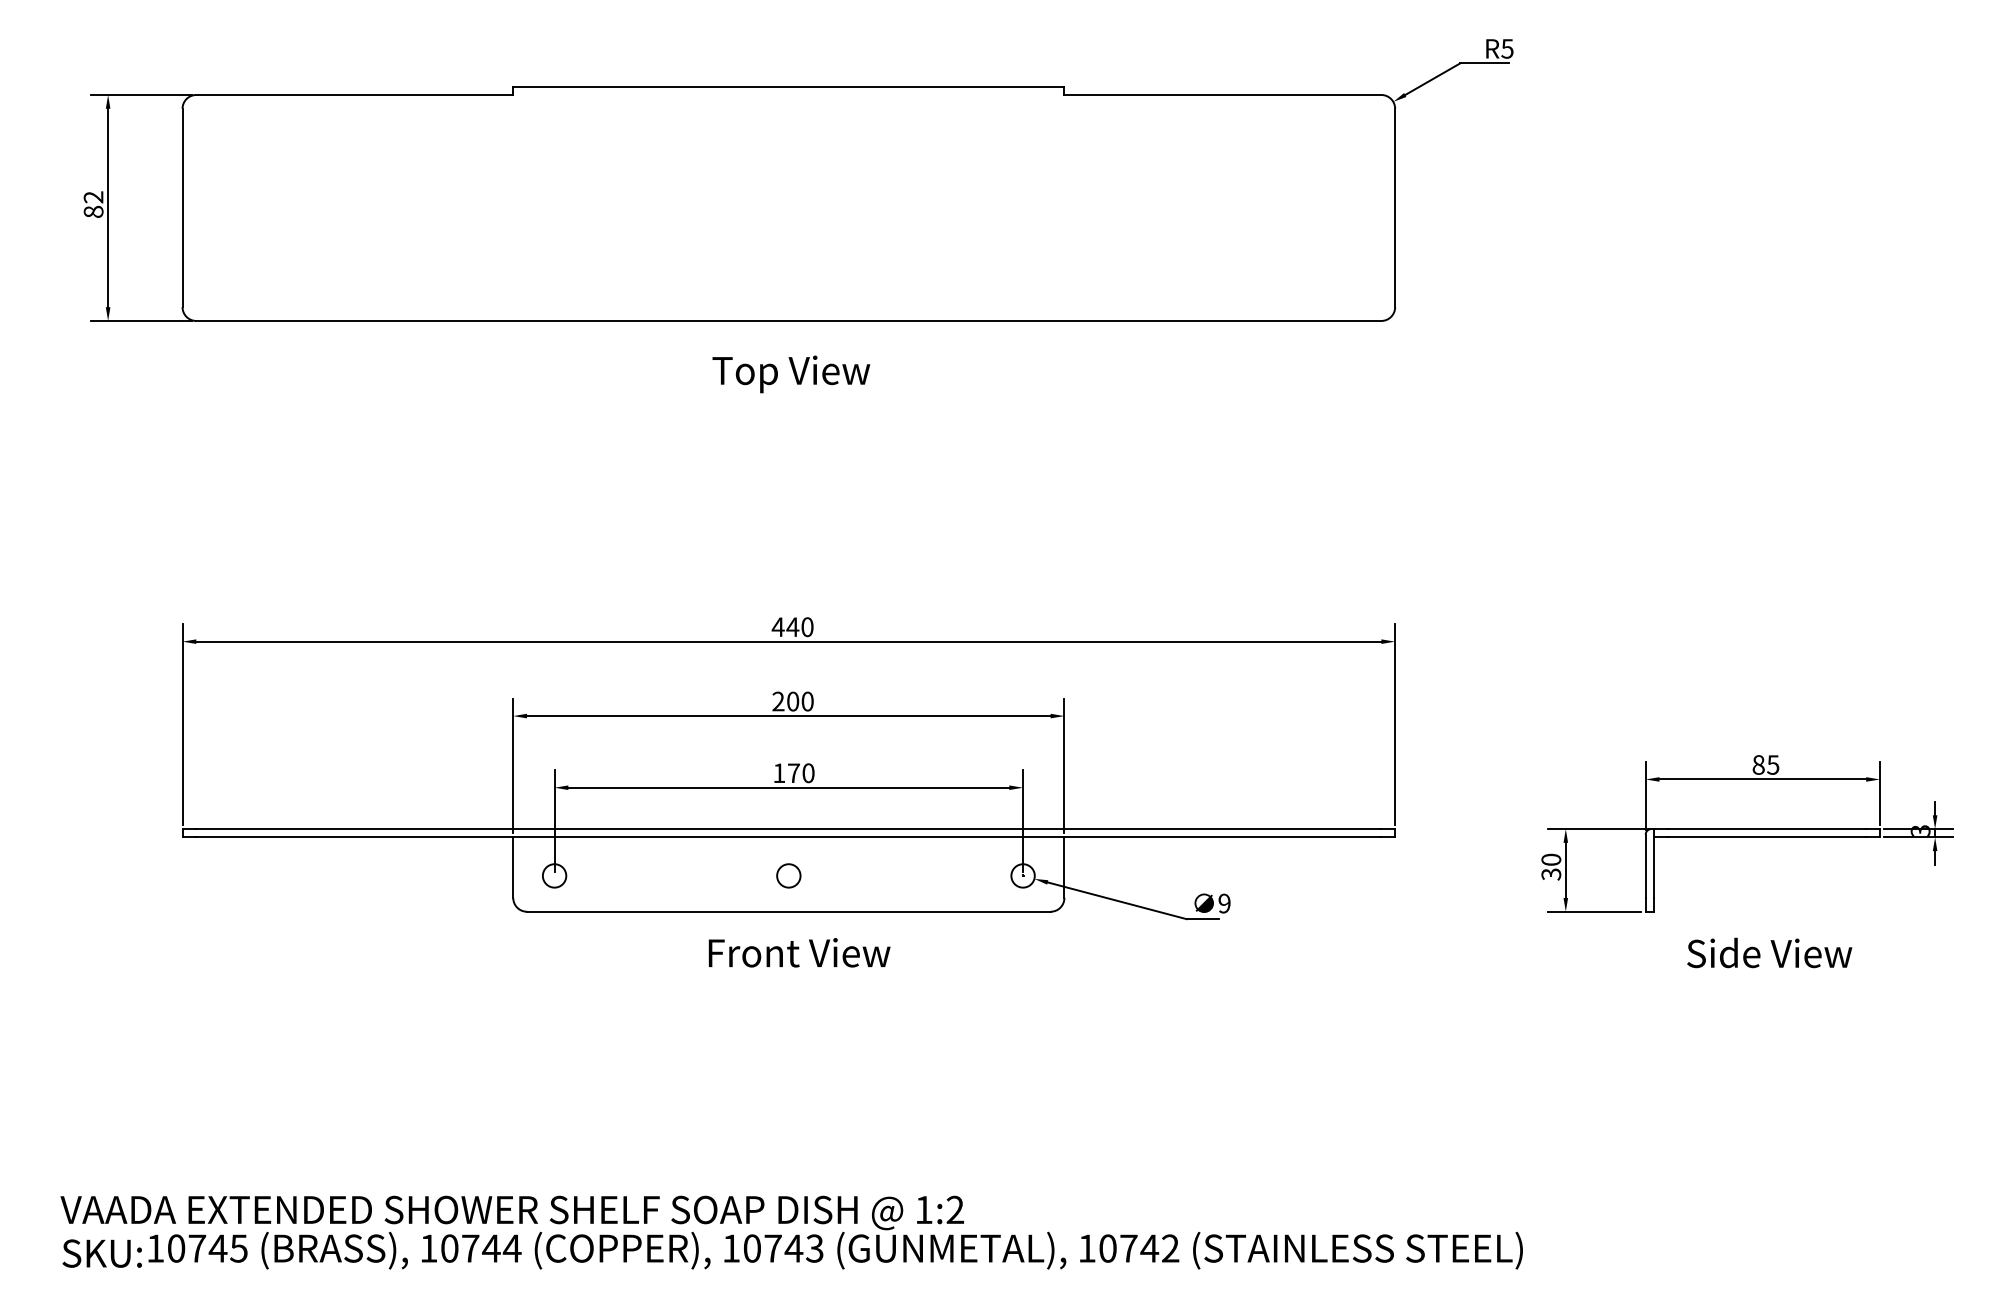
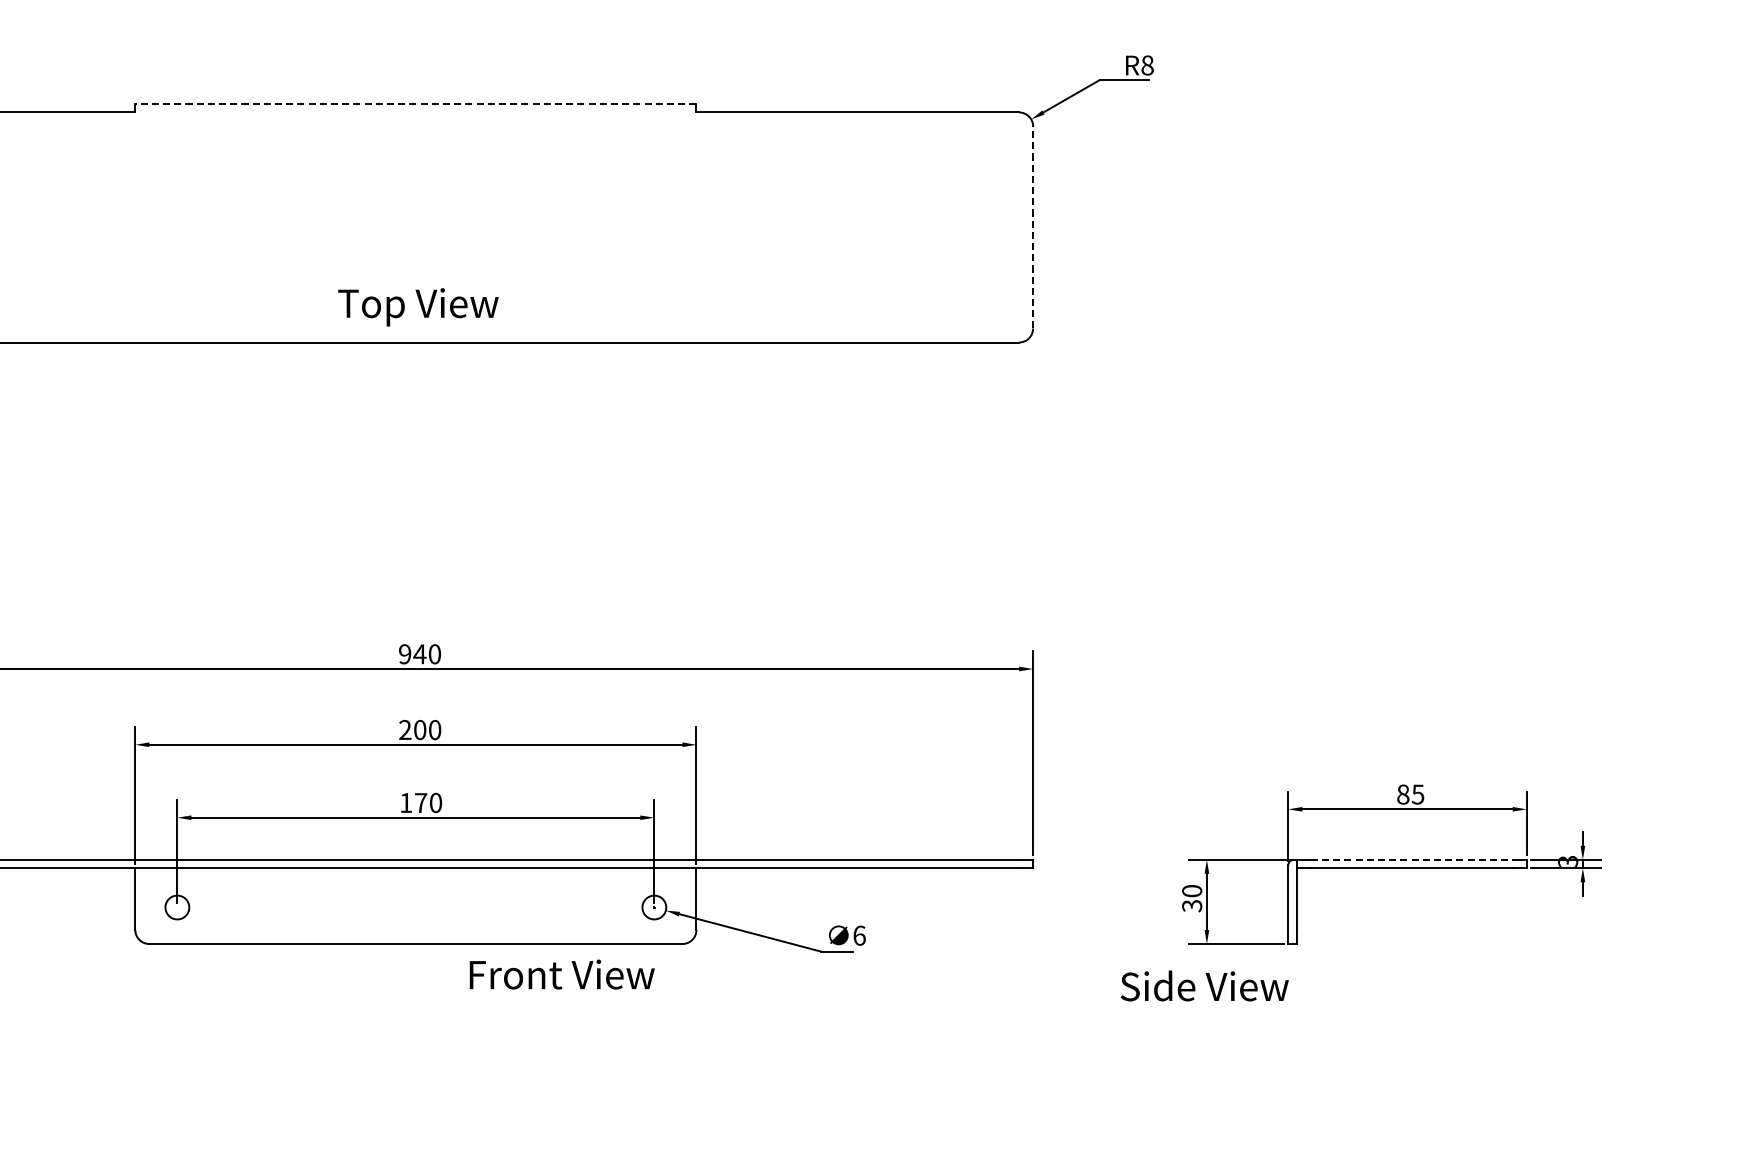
text: (1507, 48) -> (1147, 65), R5 -> R8
line: (788, 86) -> (415, 103), solid -> dashed
line: (1395, 207) -> (1033, 226), solid -> dashed
text: (791, 374) -> (418, 307), moved
text: (777, 627) -> (404, 654), 440 -> 940
line: (1767, 829) -> (1412, 860), solid -> dashed
circle: (788, 875) -> (415, 907), removed
text: (1224, 903) -> (859, 935), 9 -> 6
text: (799, 952) -> (562, 974), moved
text: (1769, 952) -> (1204, 985), moved

